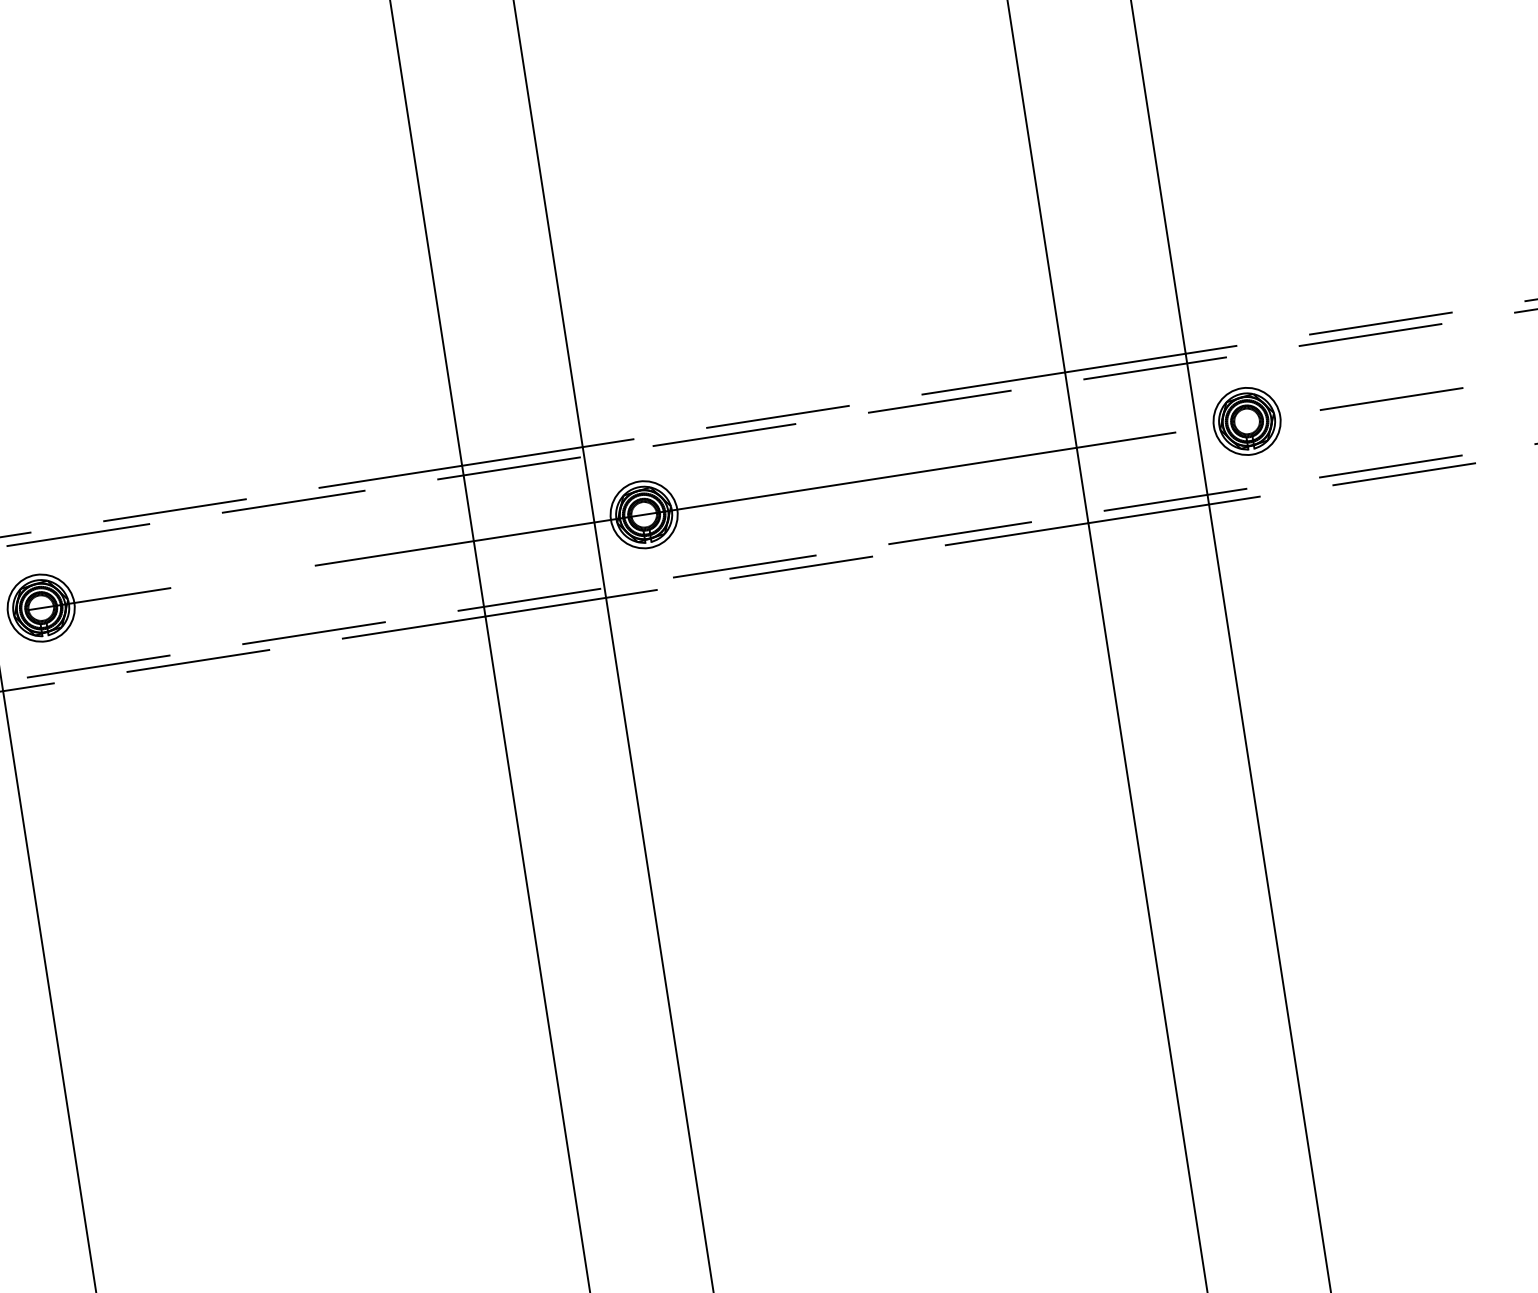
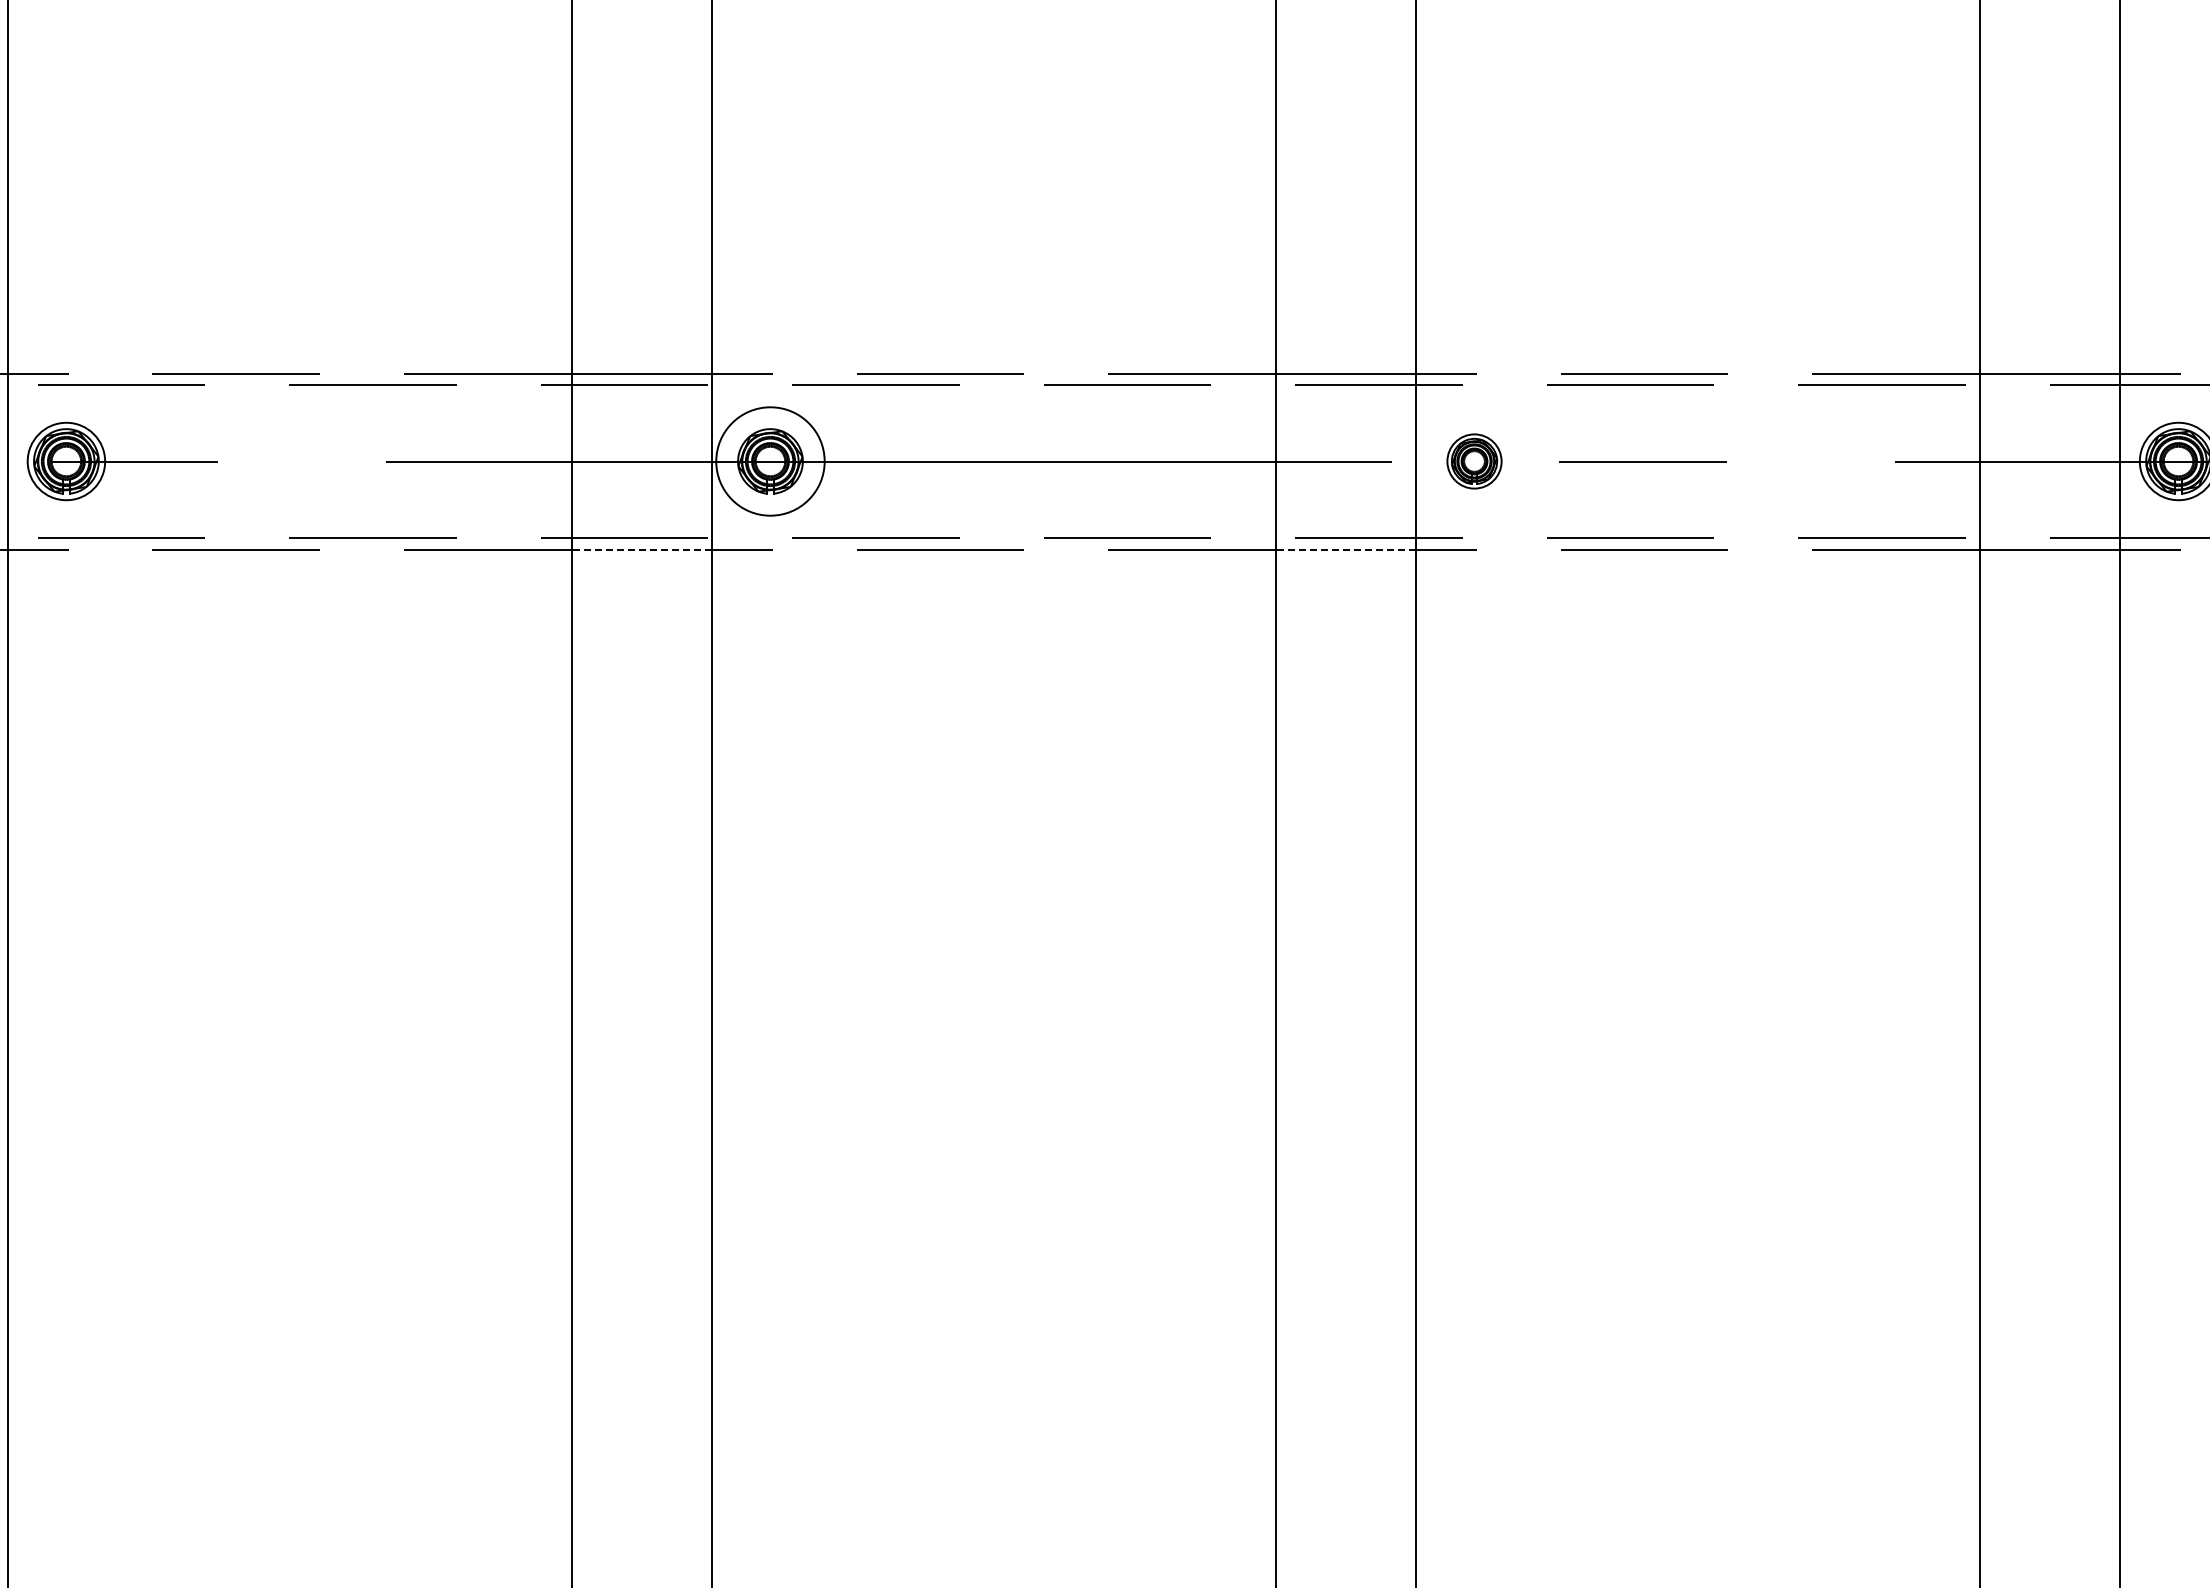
part: (1247, 421) -> (1474, 461), size x0.7
line: (1148, 513) -> (1345, 549), solid -> dashed
circle: (644, 514) -> (770, 461), size x1.4
line: (545, 607) -> (641, 549), solid -> dashed

